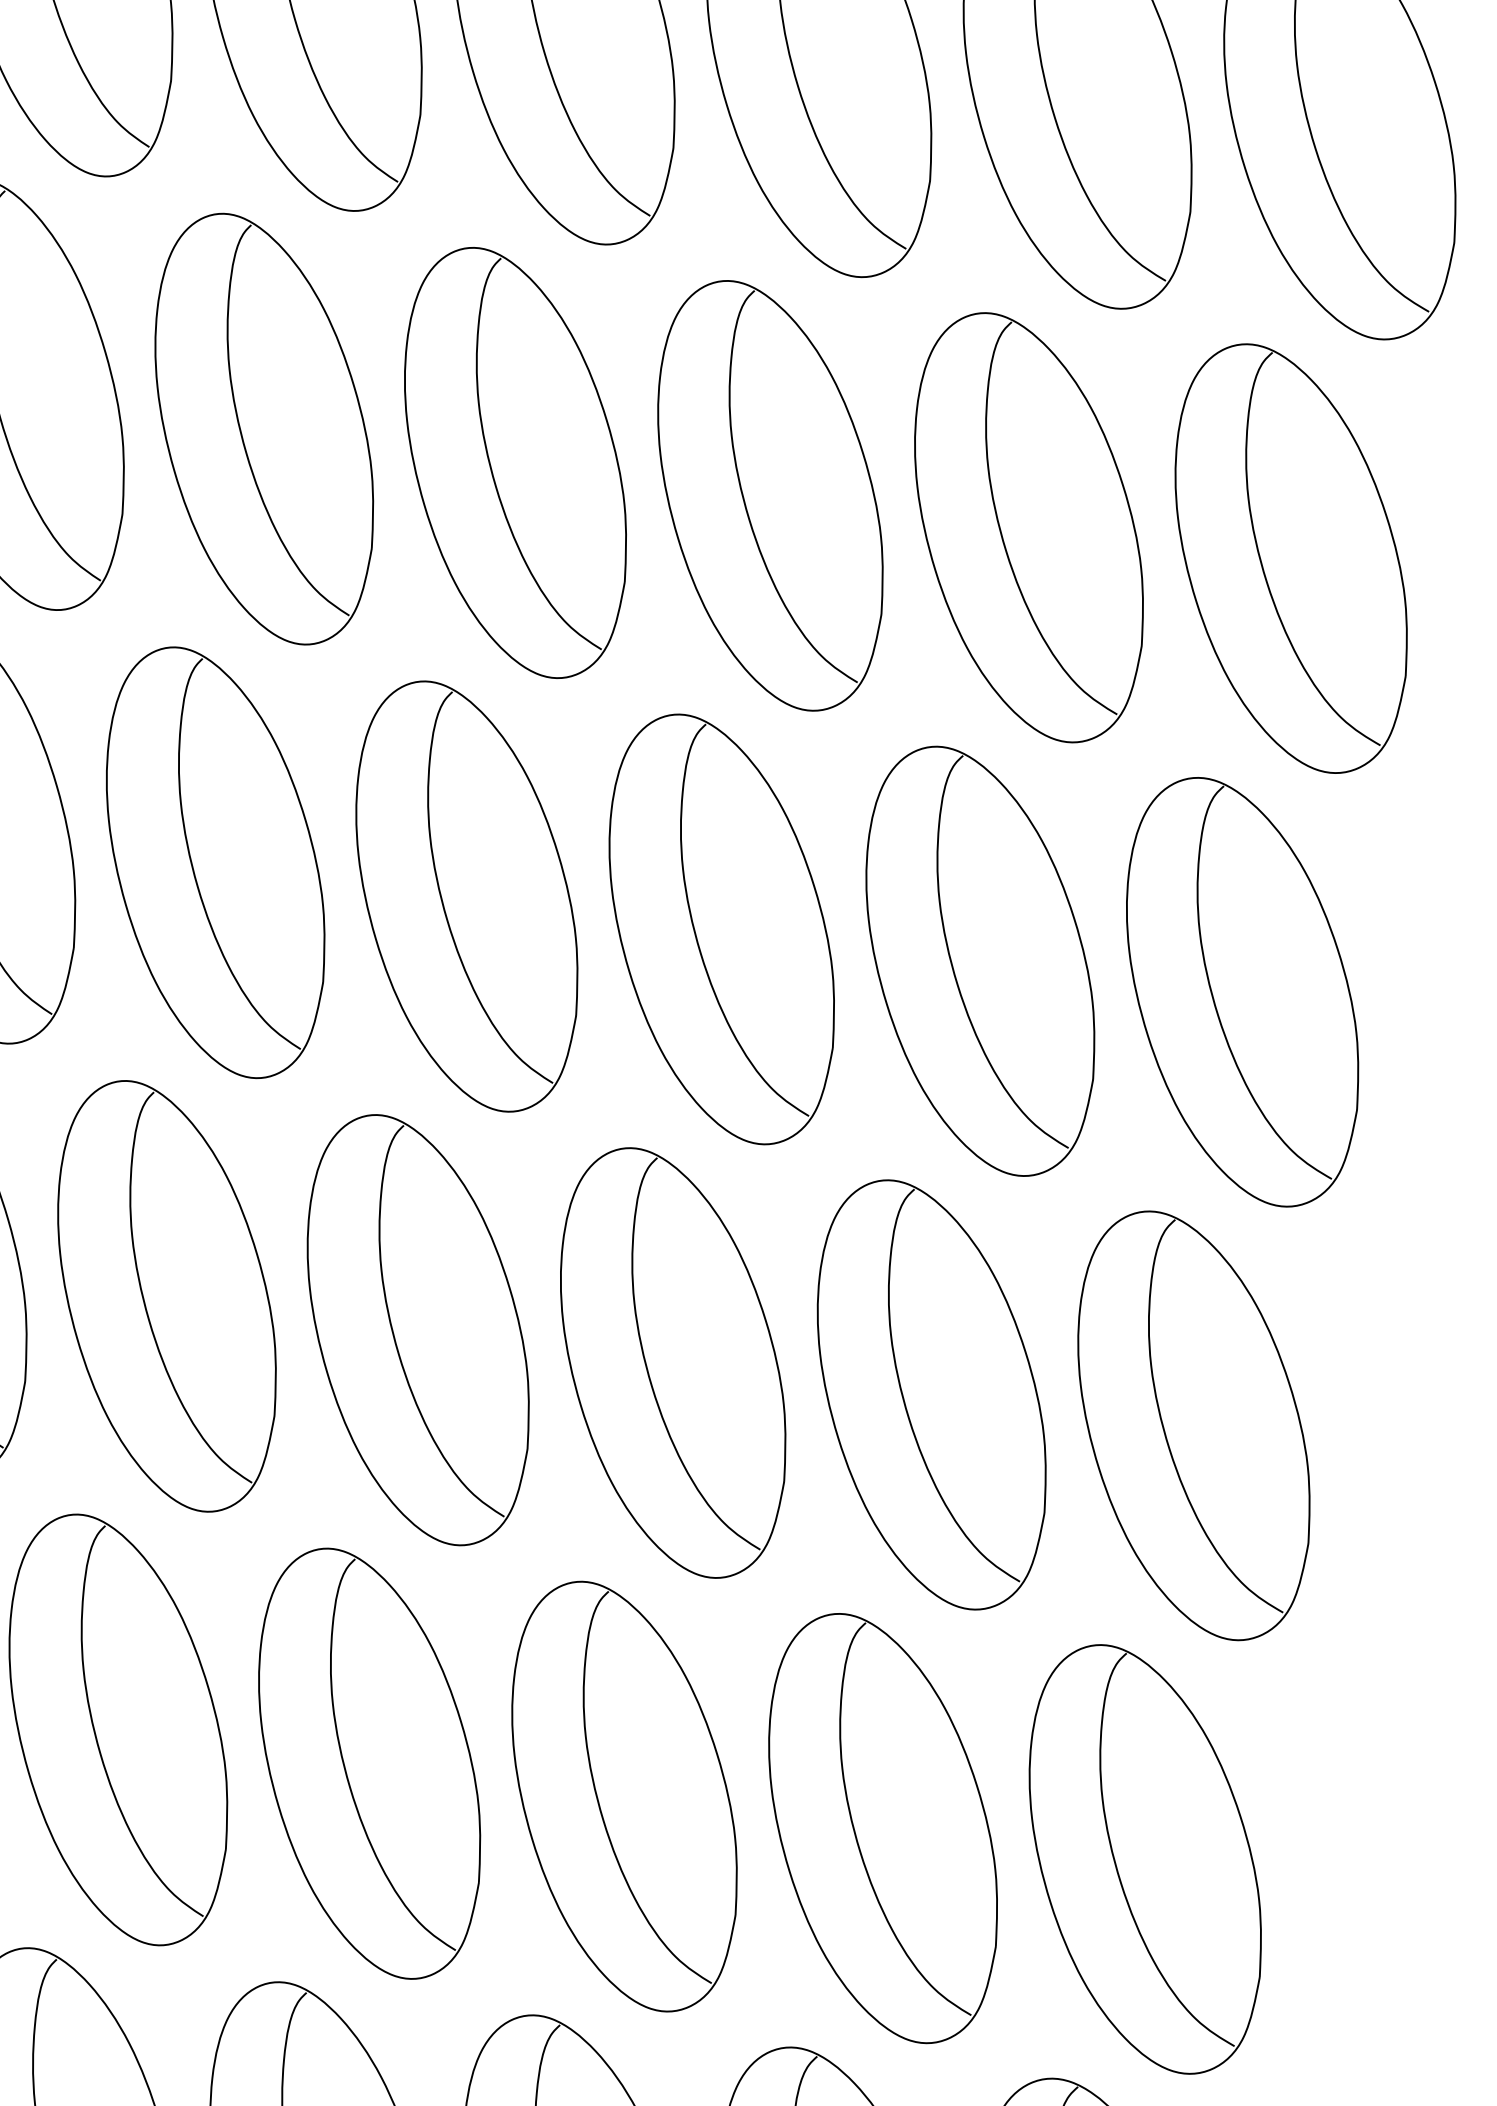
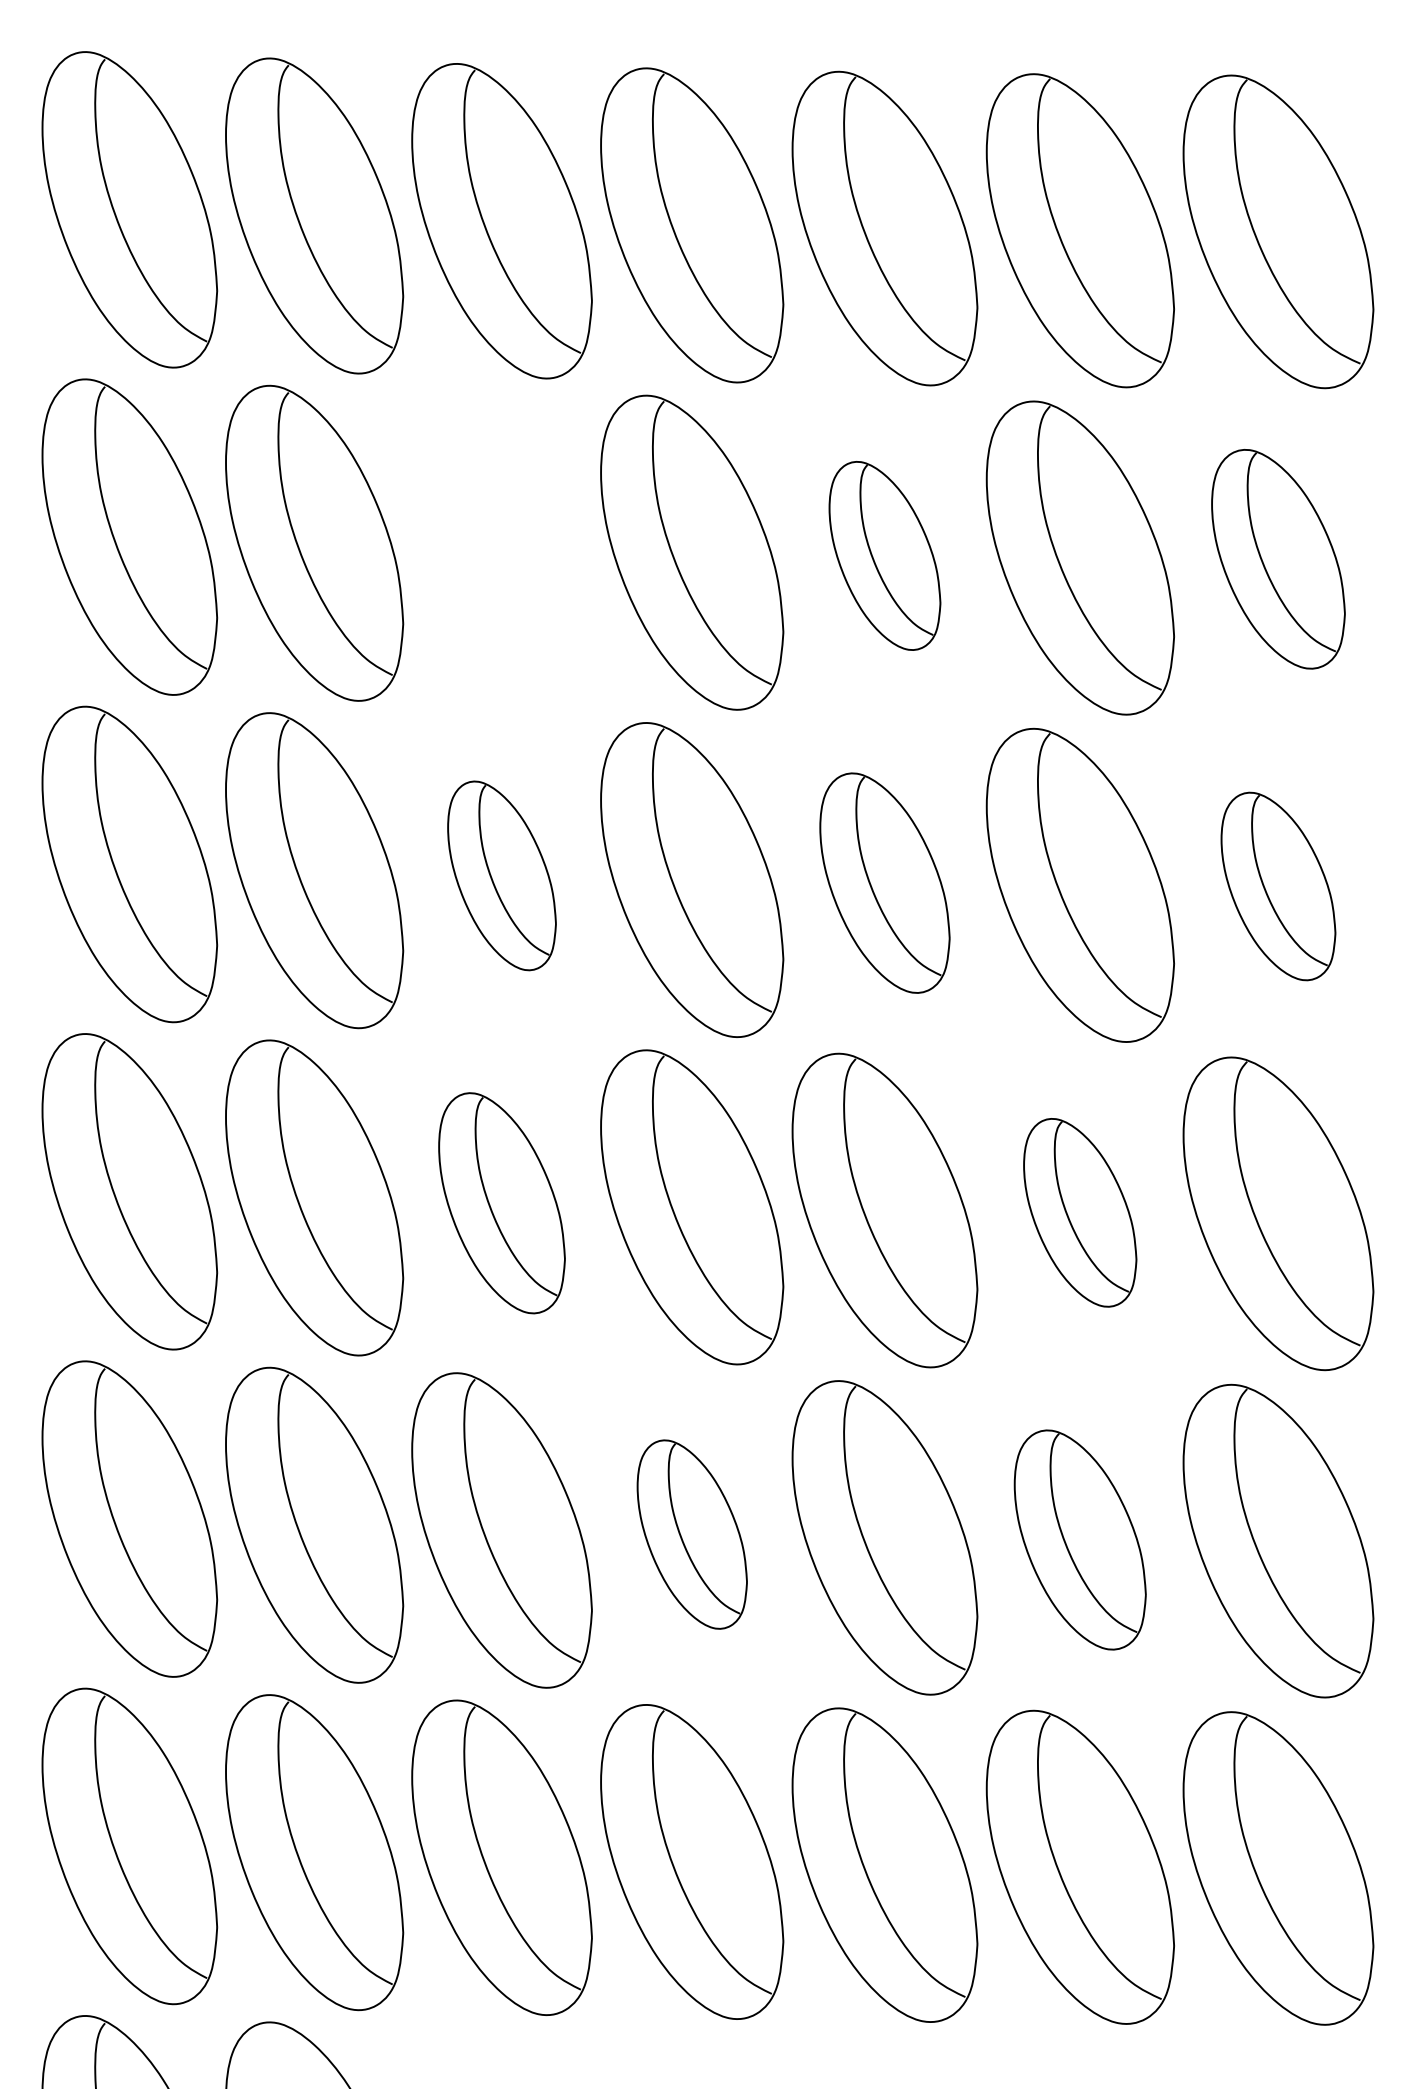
part: (263, 429) -> (501, 548), removed
part: (770, 495) -> (884, 555), size x0.6
part: (1291, 559) -> (1278, 559), size x0.7
part: (215, 862) -> (501, 875), size x0.6
part: (721, 928) -> (884, 882), size x0.7
part: (1242, 992) -> (1278, 886), size x0.6
part: (166, 1296) -> (501, 1203), size x0.7
part: (930, 1394) -> (1079, 1212), size x0.6
part: (370, 1763) -> (692, 1534), size x0.6
part: (882, 1827) -> (1079, 1539), size x0.7

